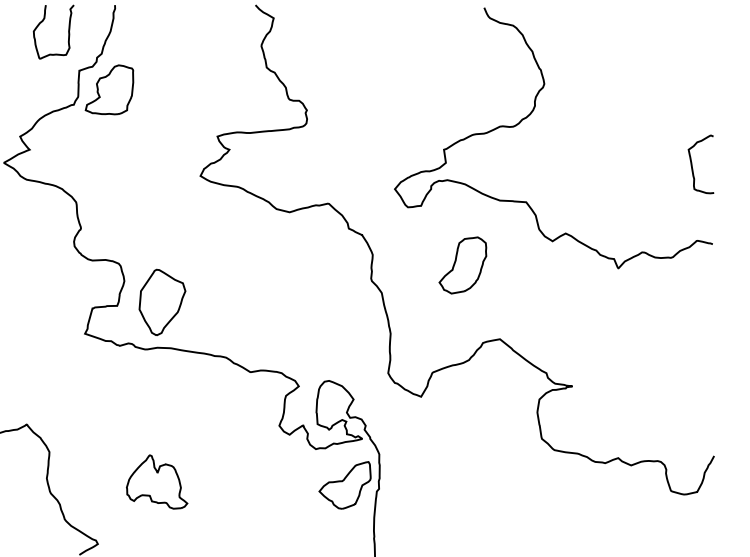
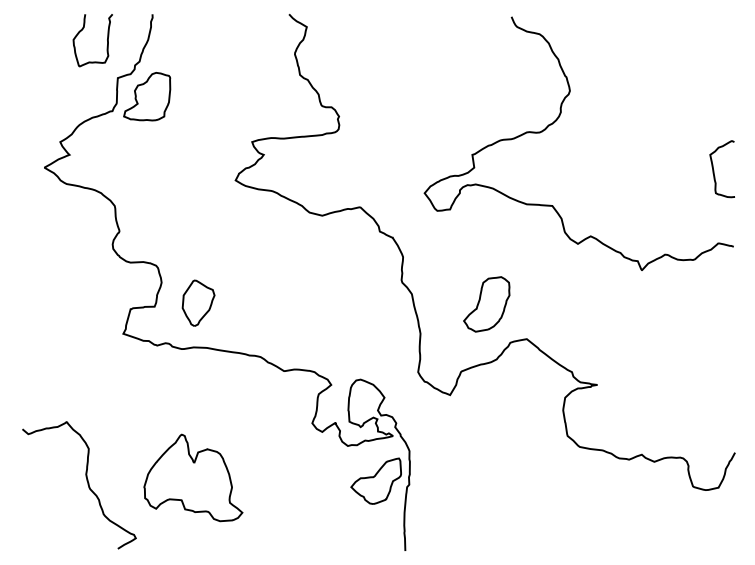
part: (462, 265) -> (486, 304), moved
part: (162, 301) -> (198, 302), size x0.71
part: (157, 481) -> (193, 477), size x1.67

